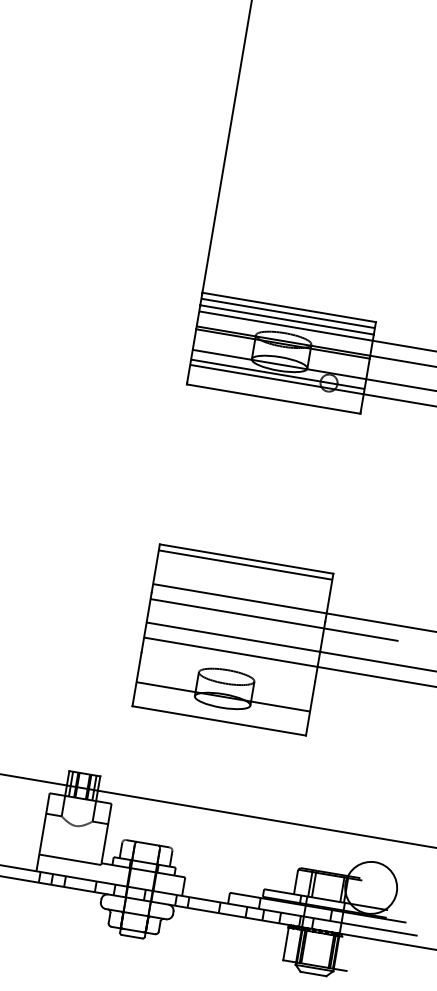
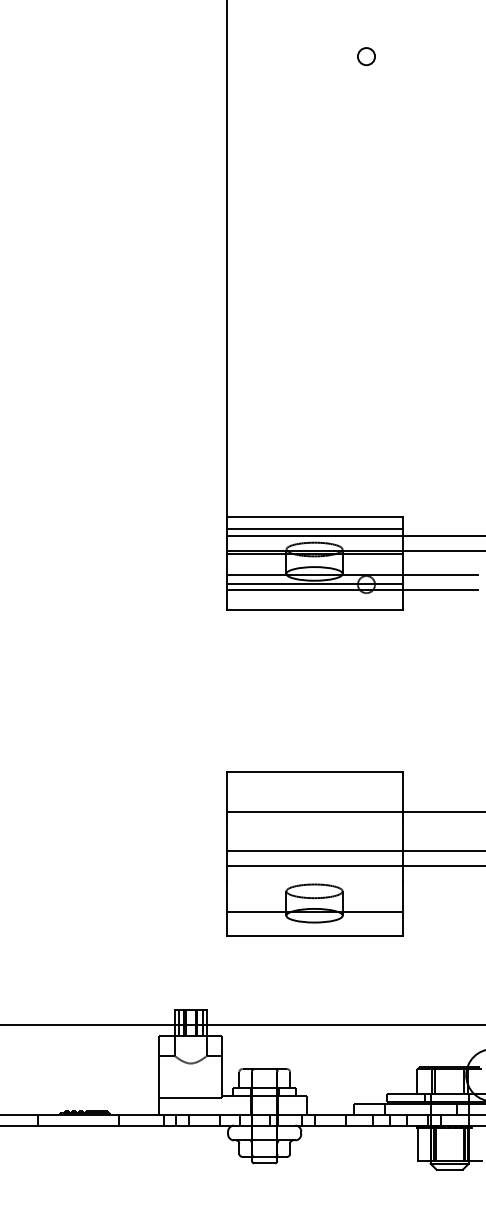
line: (288, 313) -> (314, 522), removed
line: (245, 564) -> (314, 777), removed
line: (274, 620) -> (352, 827), removed

